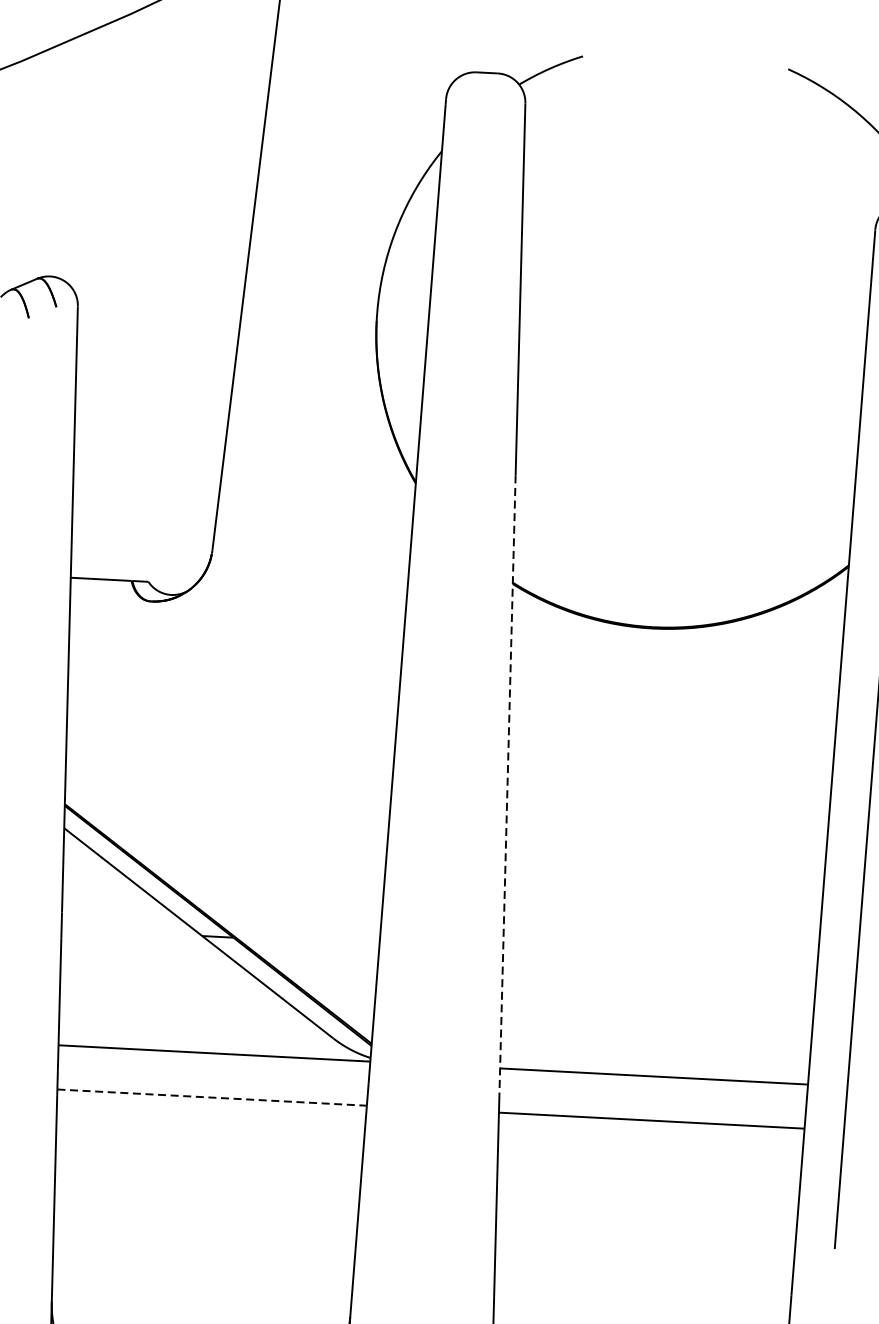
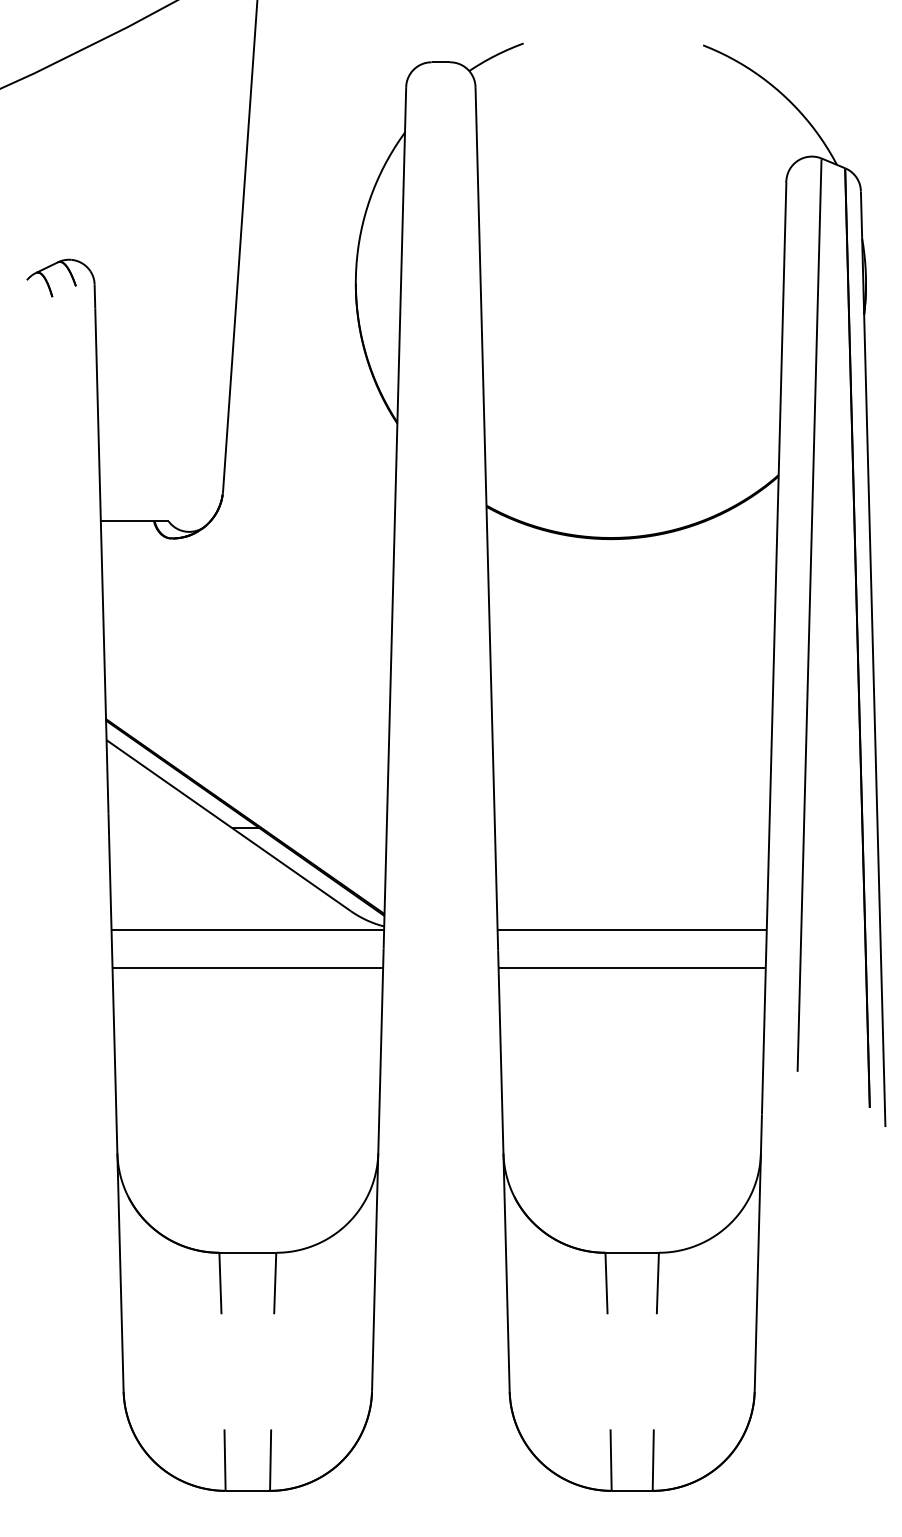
line: (508, 784) -> (491, 681), dashed -> solid
line: (212, 1097) -> (248, 968), dashed -> solid

